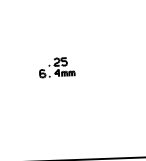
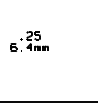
part: (57, 67) -> (29, 41), size x1.67

